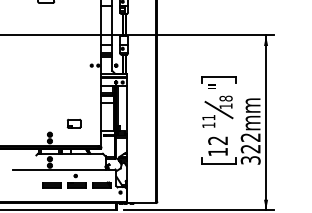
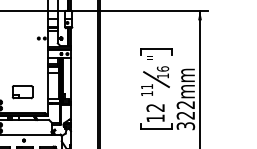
text: (225, 98) -> (162, 68), 18 -> 16
part: (73, 123) -> (21, 92), size x1.67

